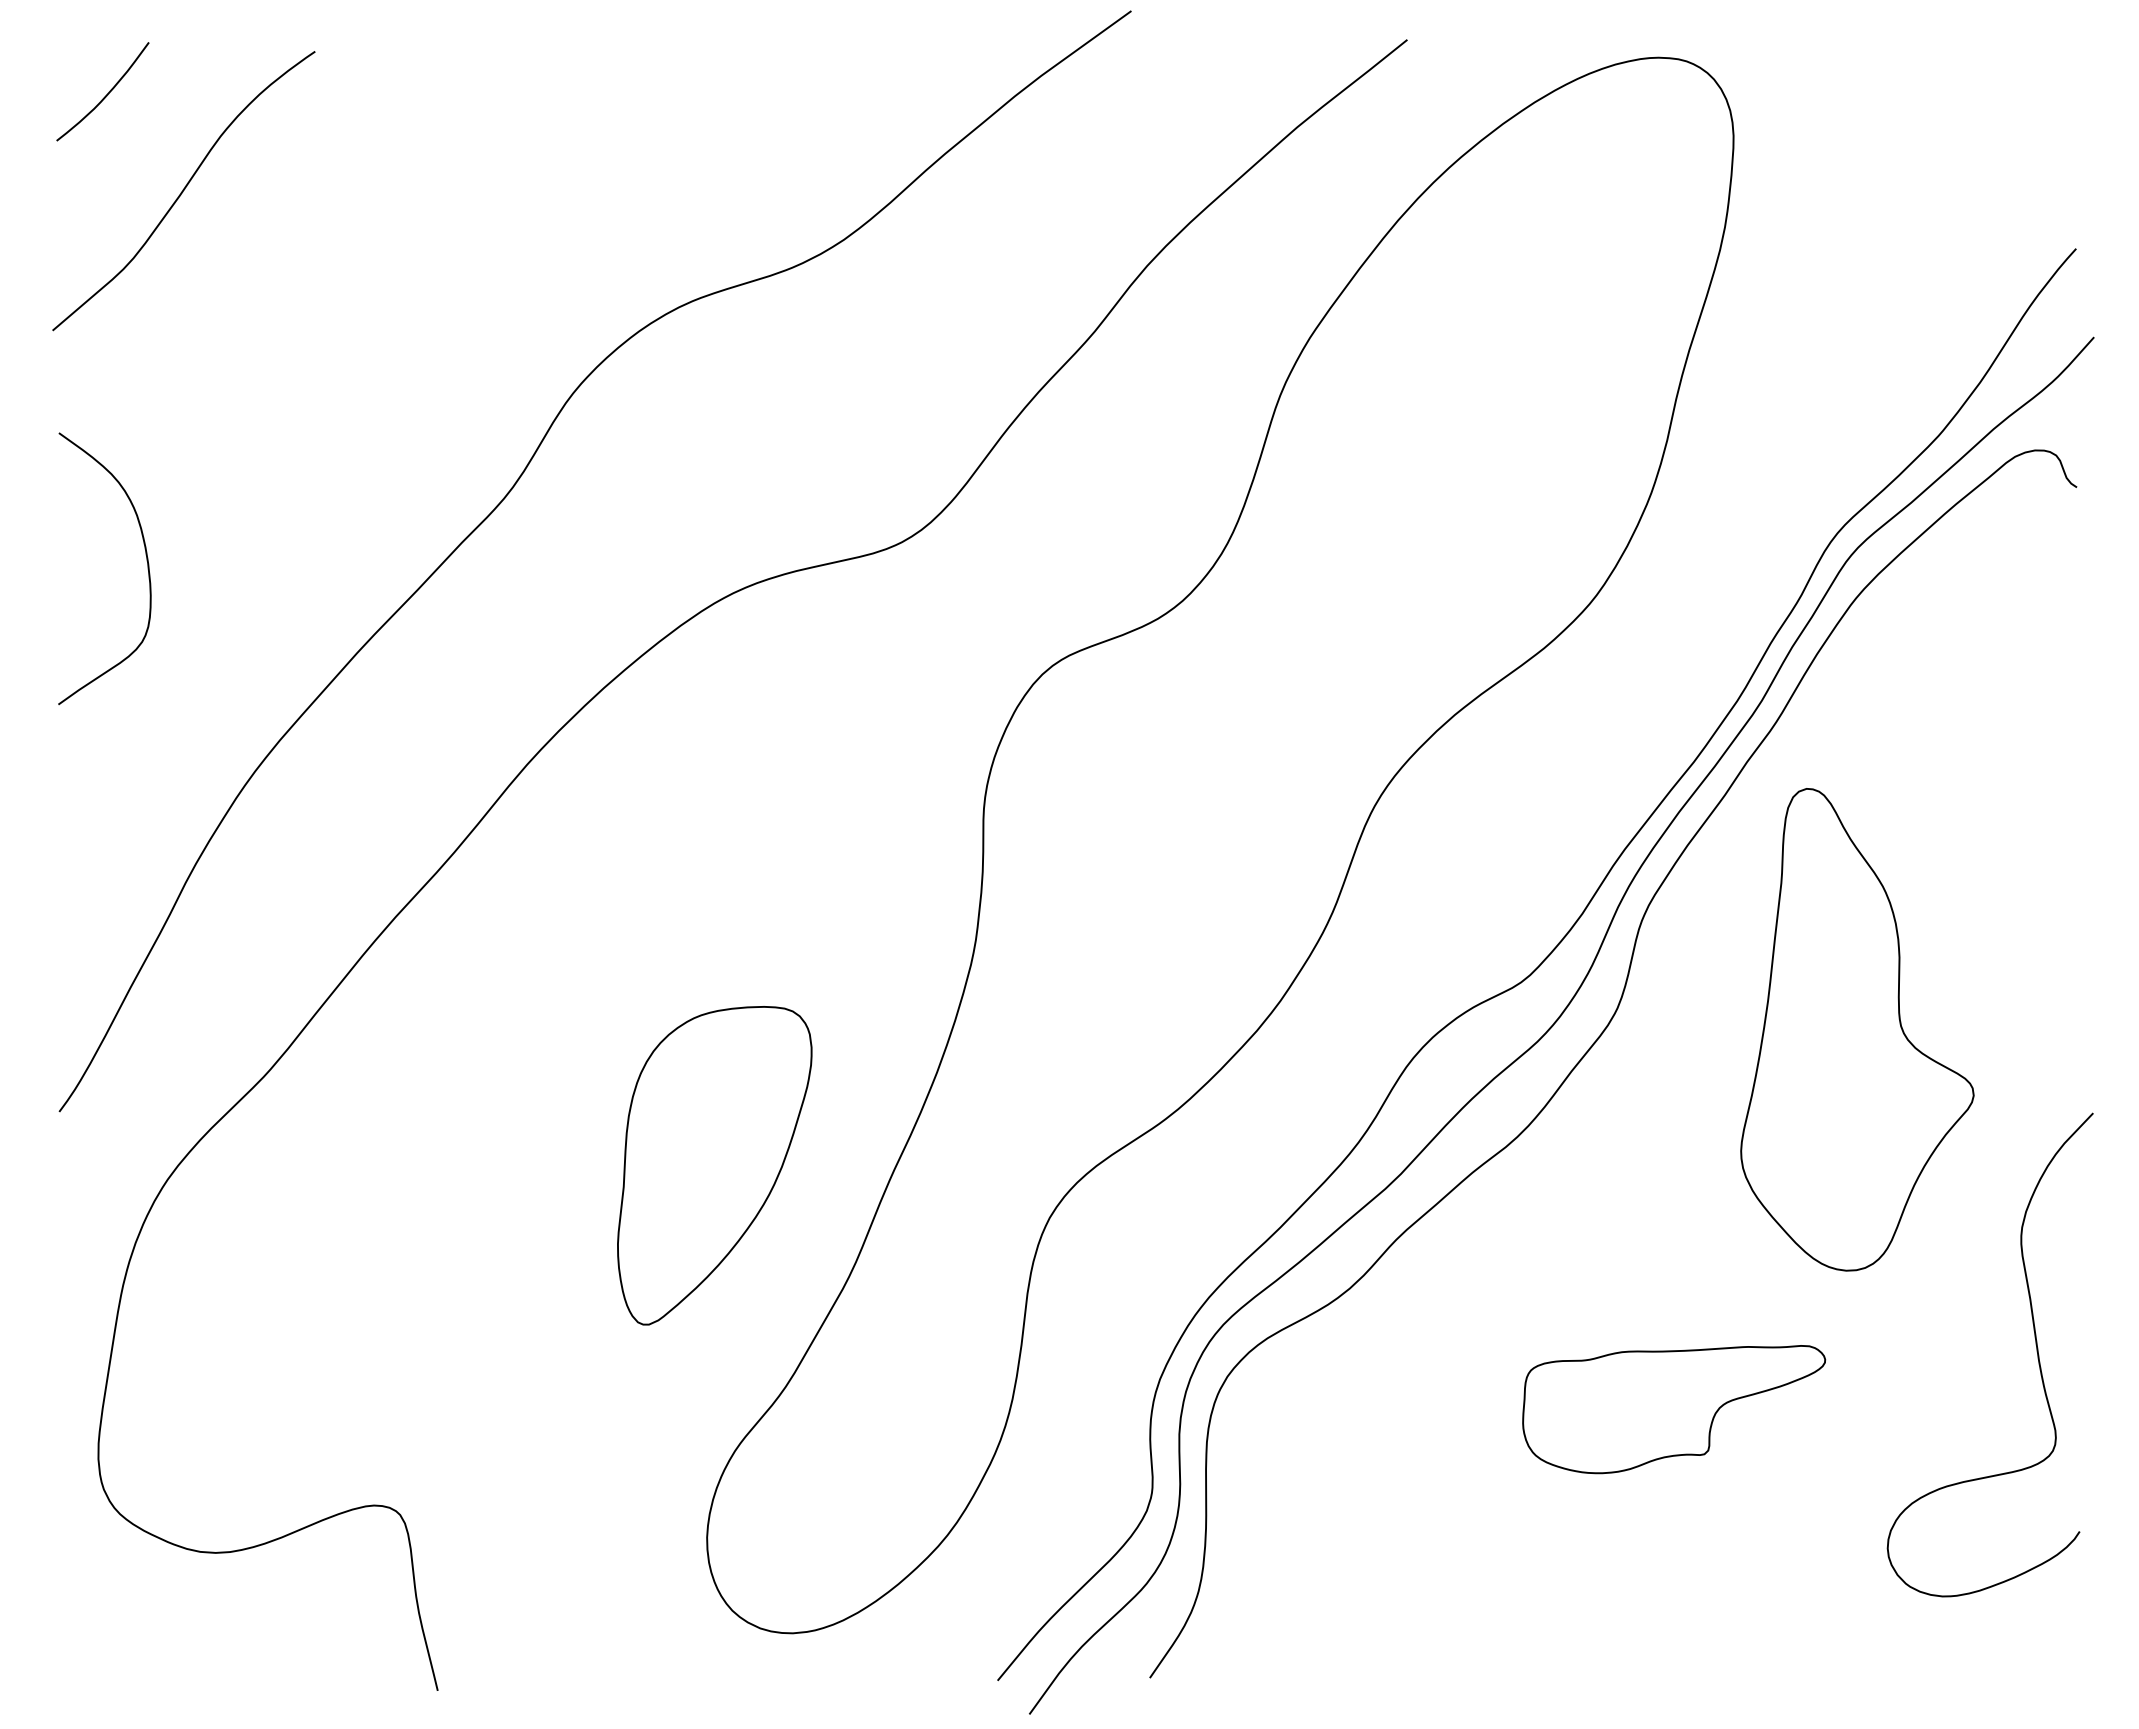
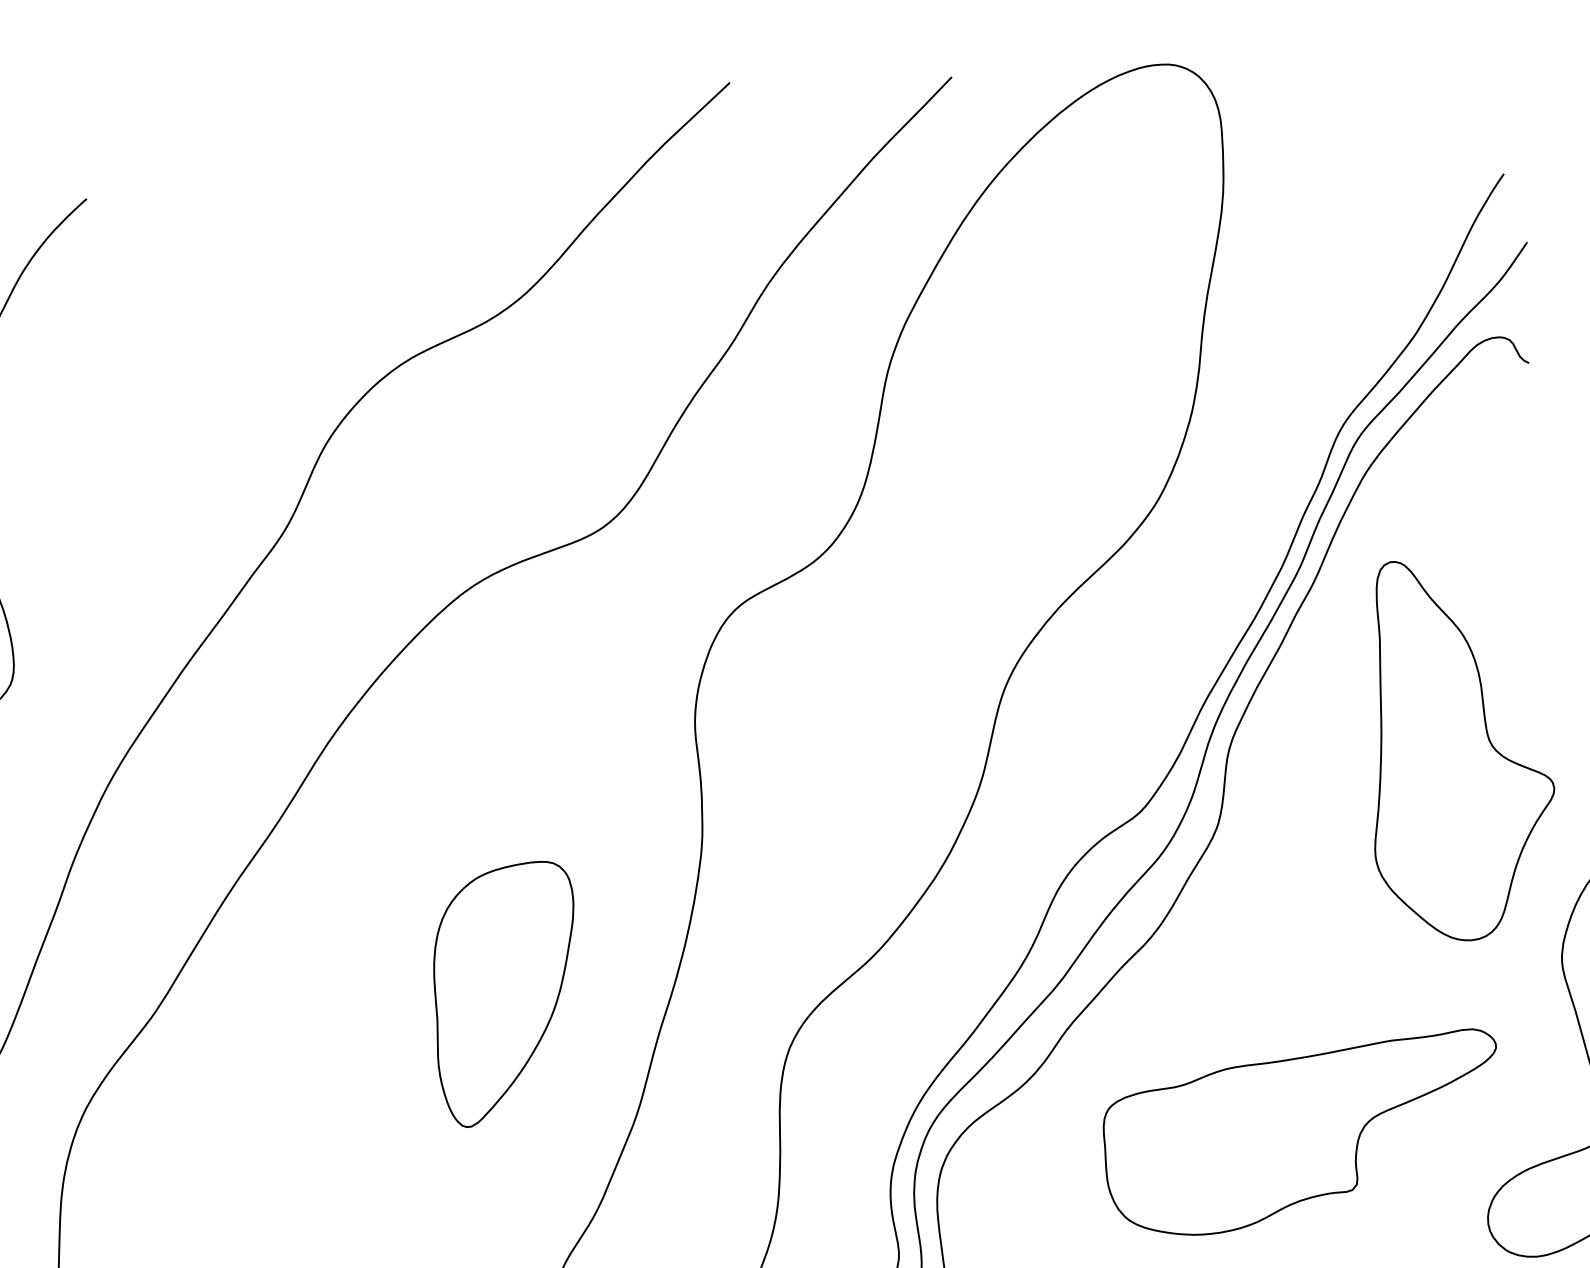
part: (1857, 1029) -> (1455, 747), moved
part: (714, 1165) -> (507, 993), moved
part: (1673, 1409) -> (1304, 1136), size x1.67

